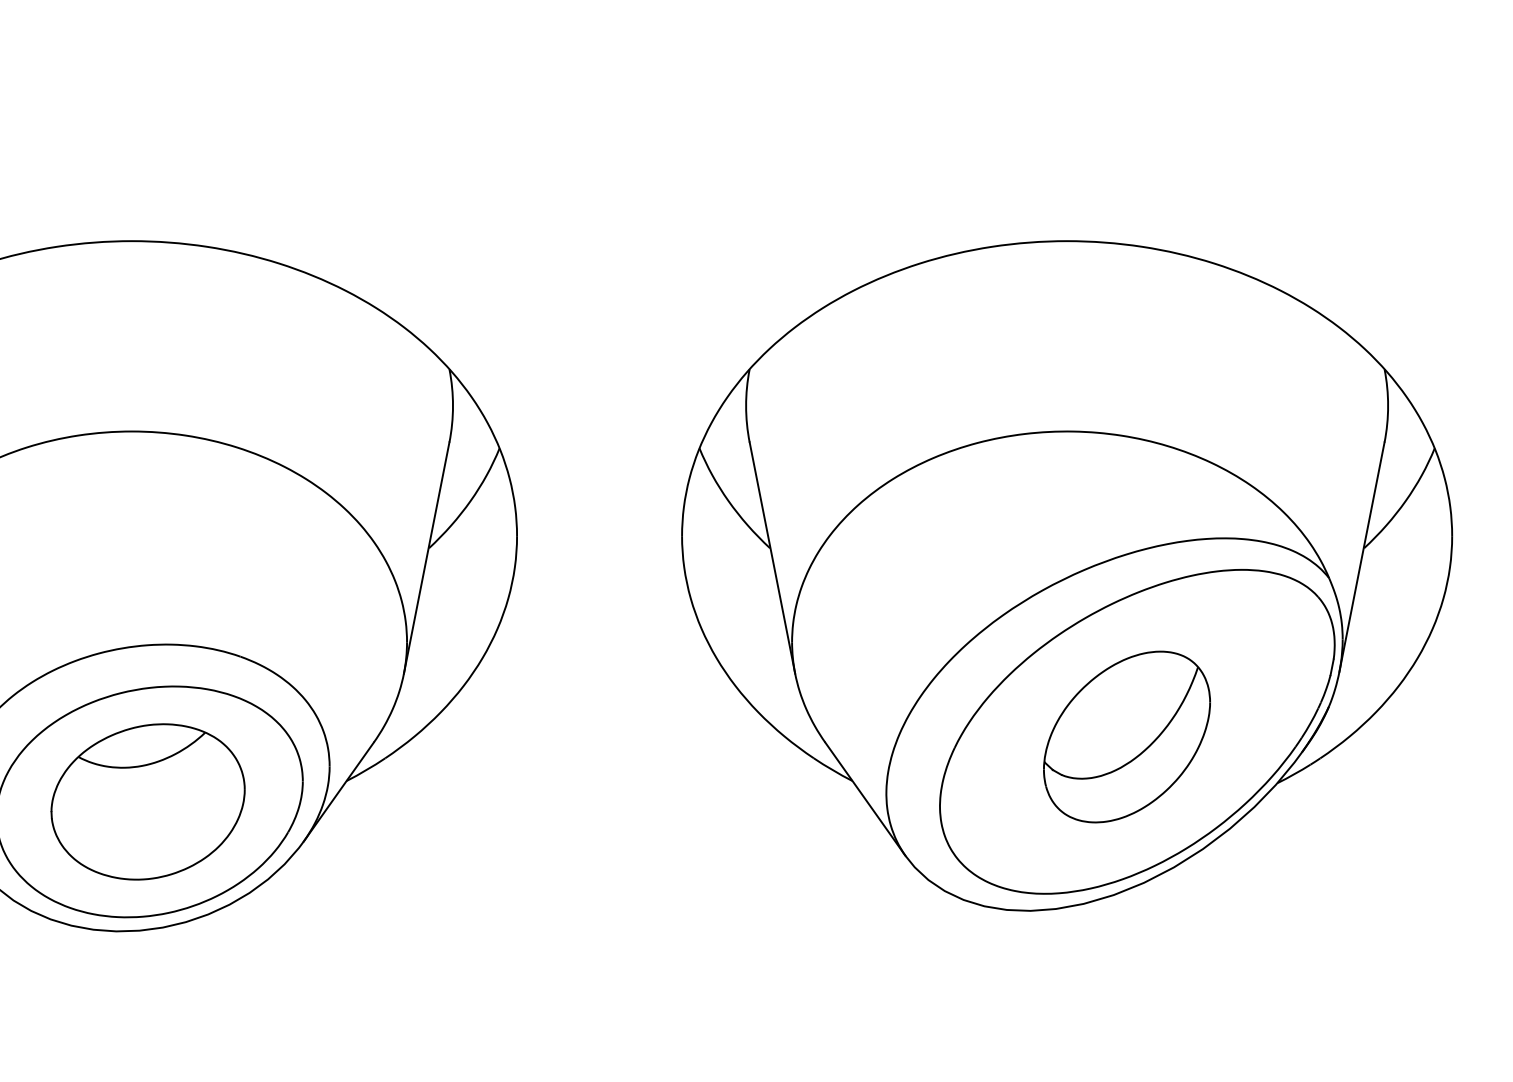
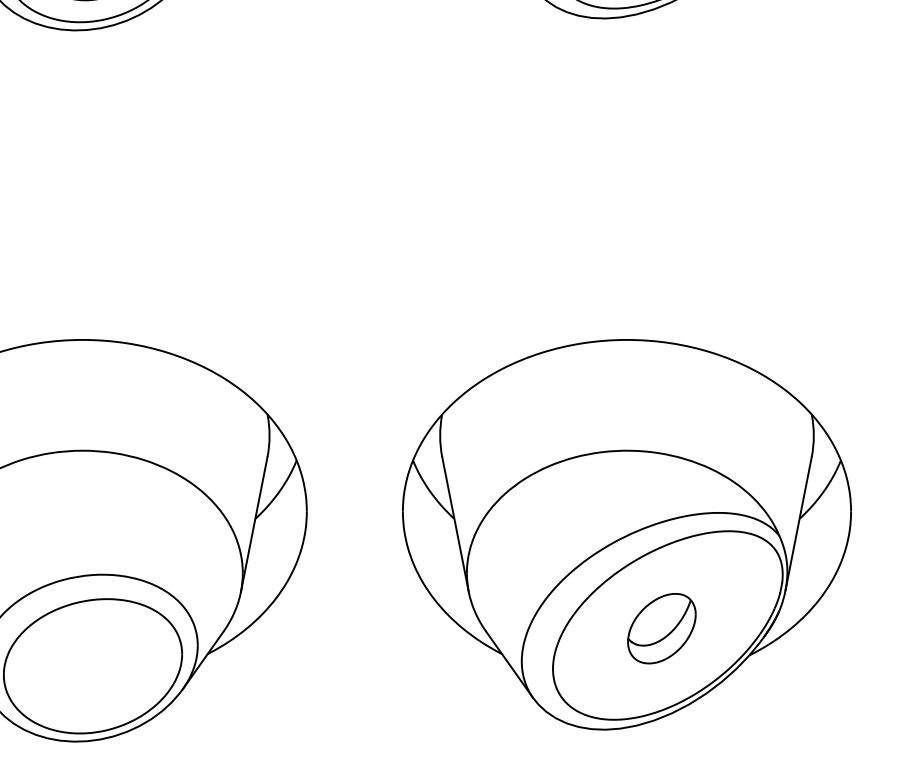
part: (1126, 736) -> (661, 628), size x0.7
part: (148, 802) -> (92, 666), removed

